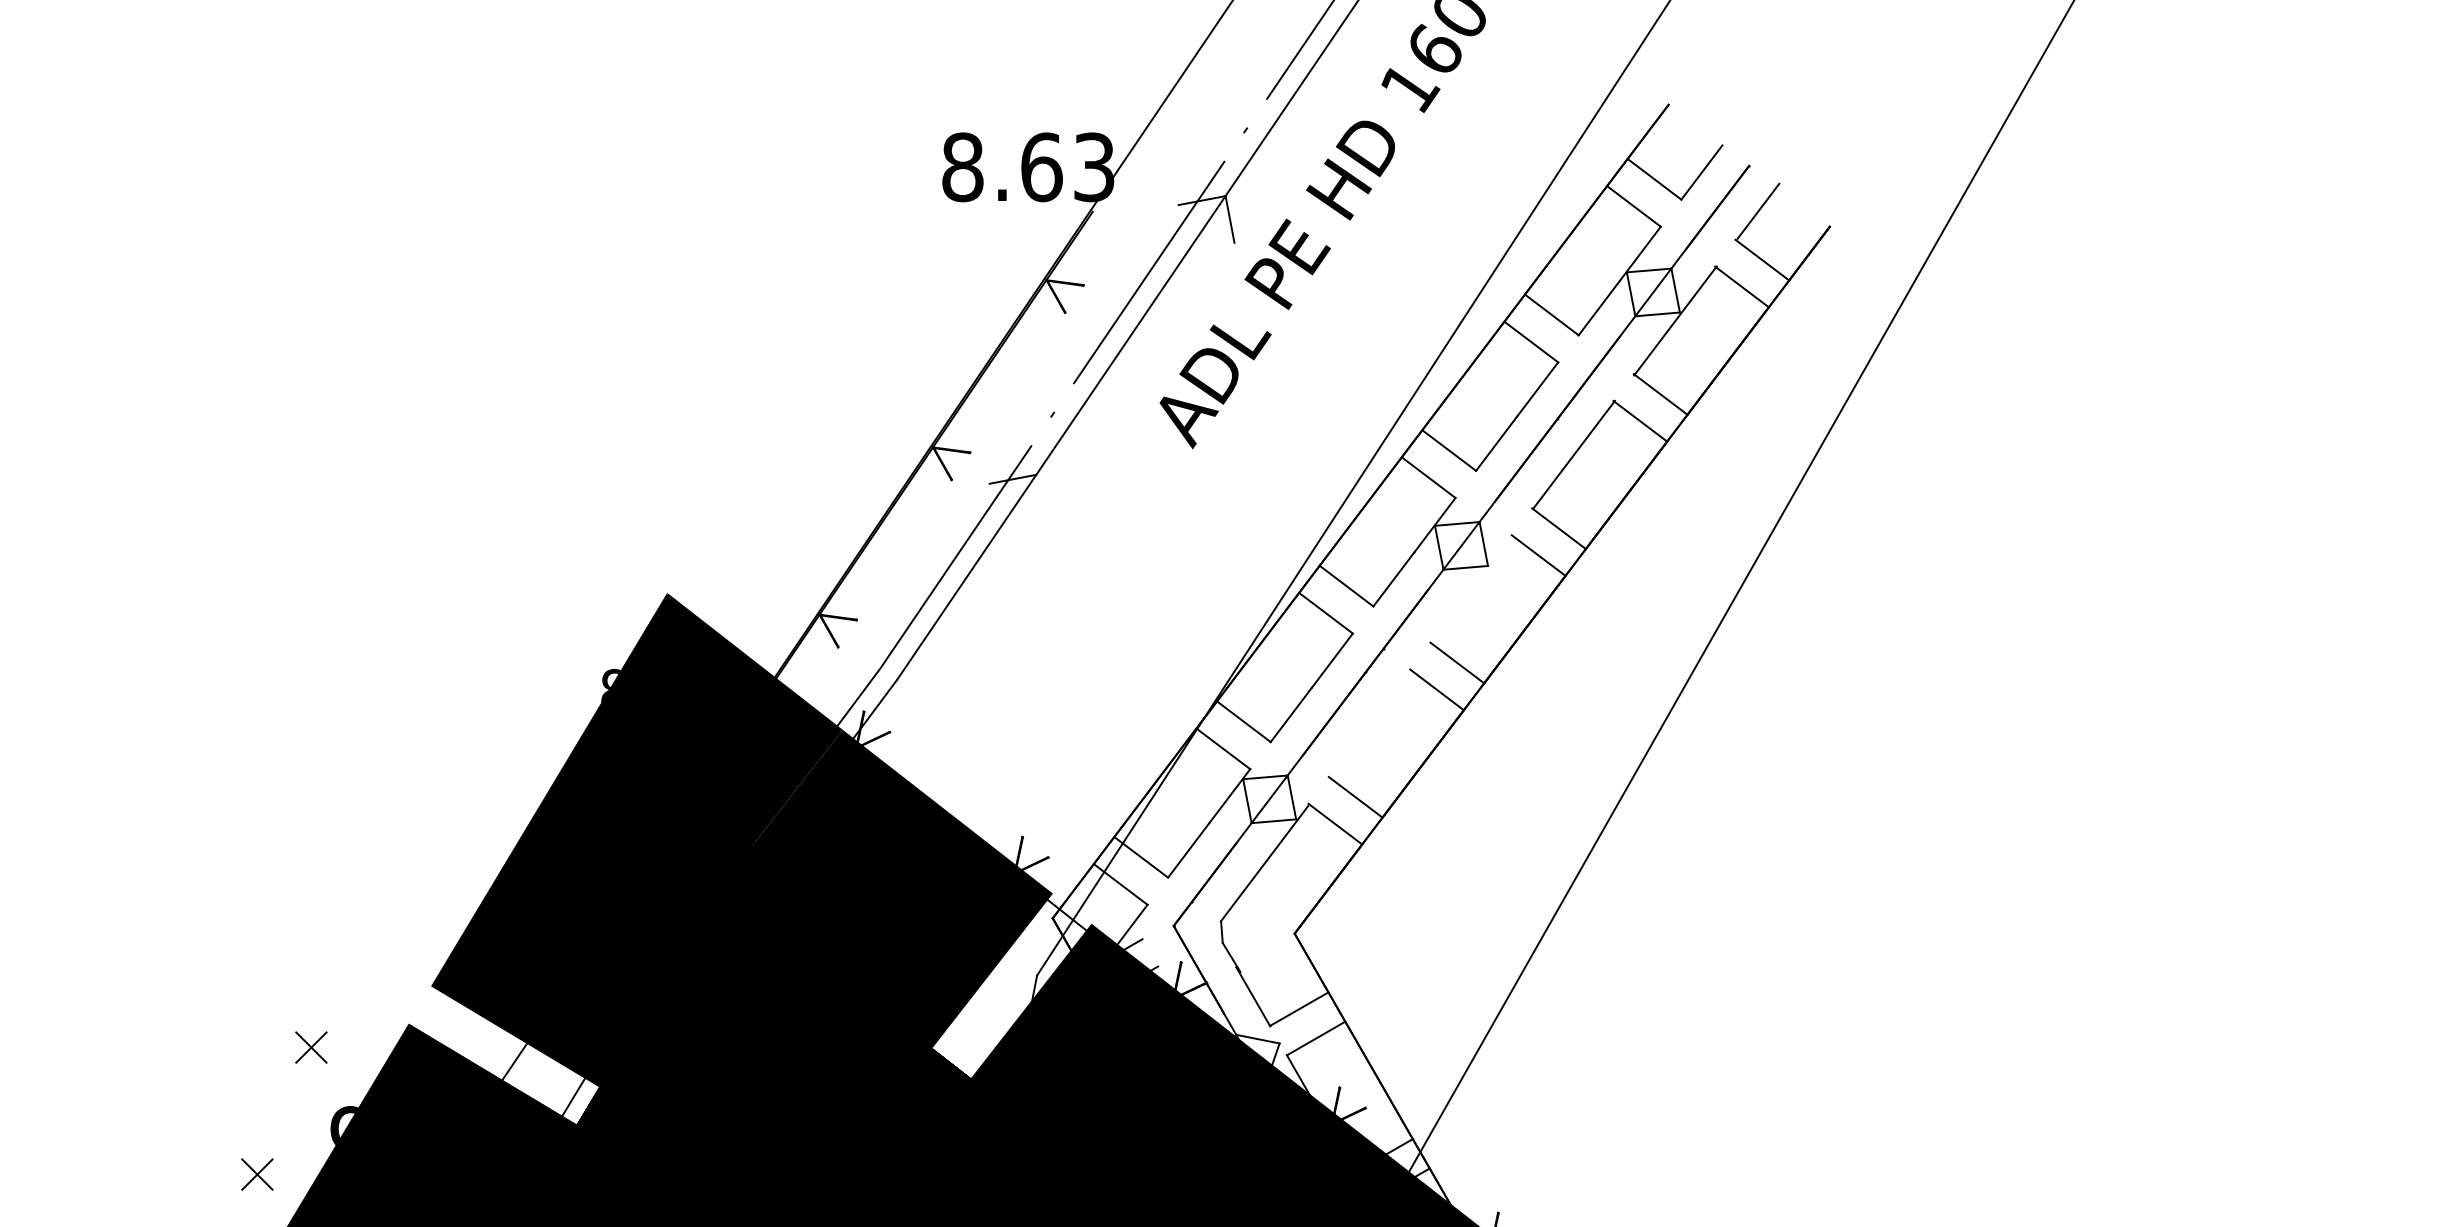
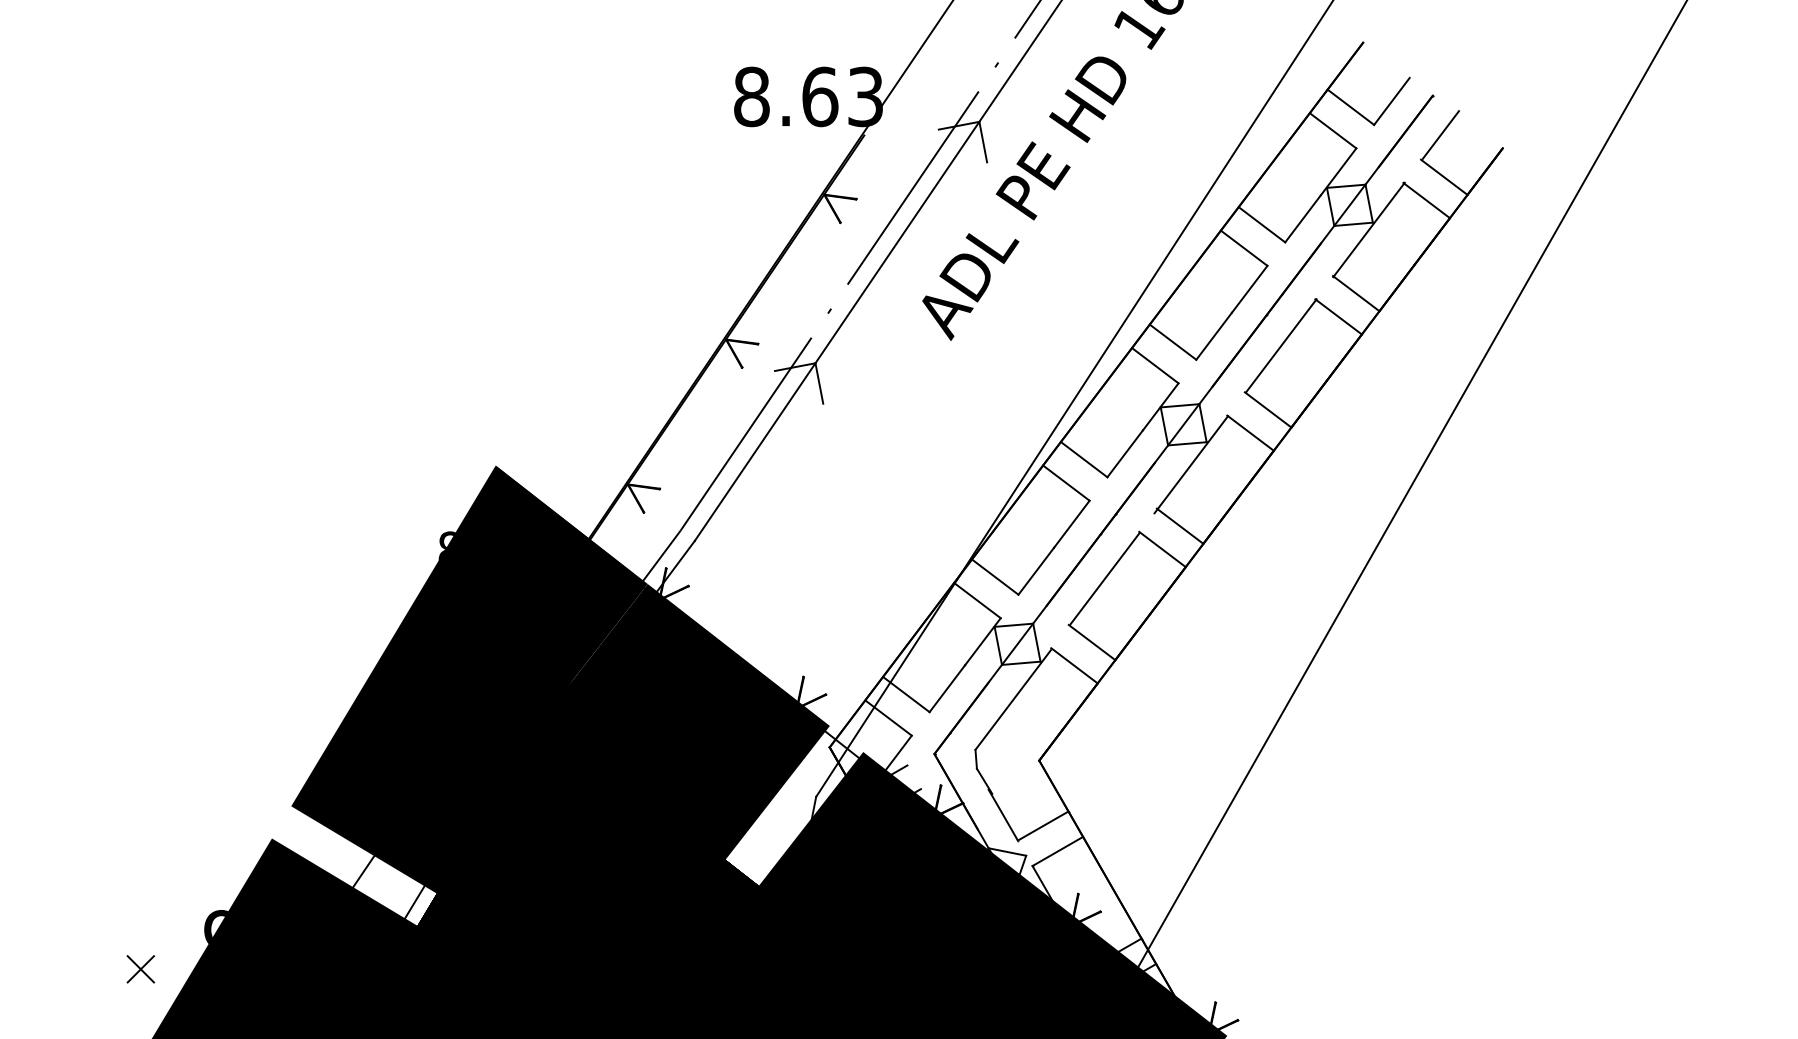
line: (1040, 497) -> (819, 382), added
line: (1469, 591) -> (1190, 464), added
line: (1370, 723) -> (1104, 578), added
part: (311, 1047) -> (187, 859), removed

